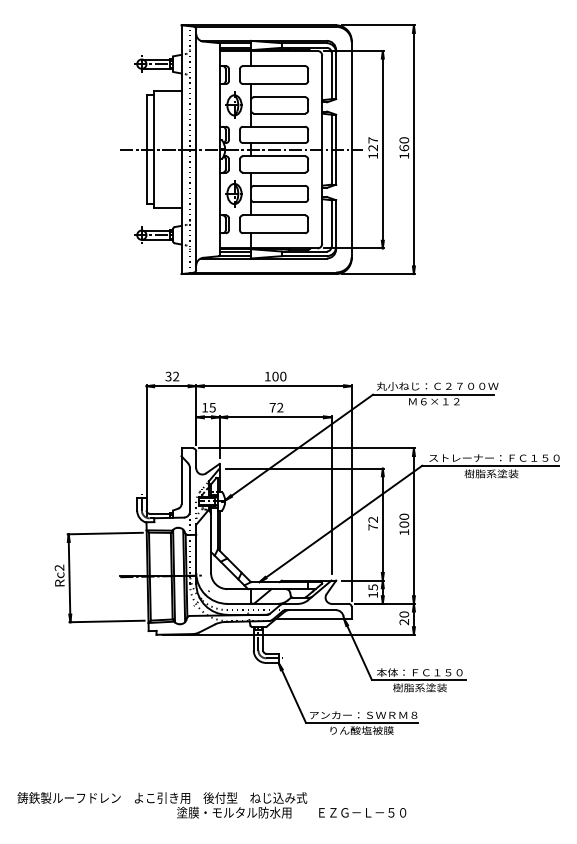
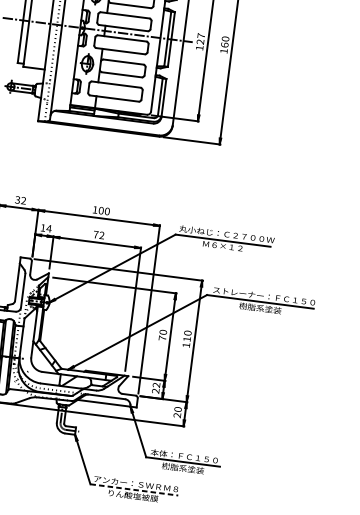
text: (212, 407) -> (48, 228), 15 -> 14
text: (373, 519) -> (163, 332), 72 -> 70
text: (404, 524) -> (187, 339), 100 -> 110
text: (373, 591) -> (156, 388), 15 -> 22
line: (362, 722) -> (134, 489), solid -> dashed

